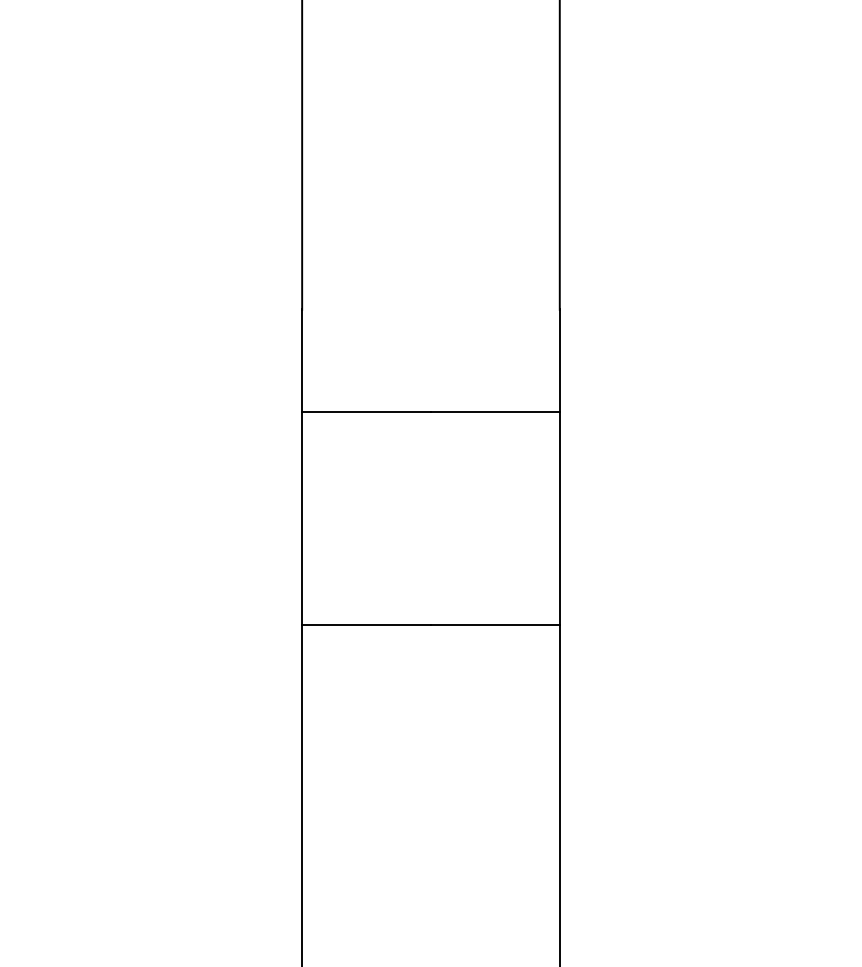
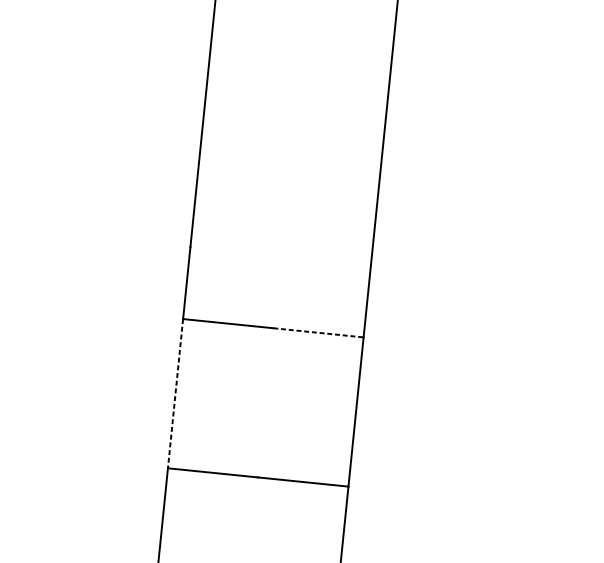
line: (495, 412) -> (318, 333), solid -> dashed
line: (302, 519) -> (175, 394), solid -> dashed

